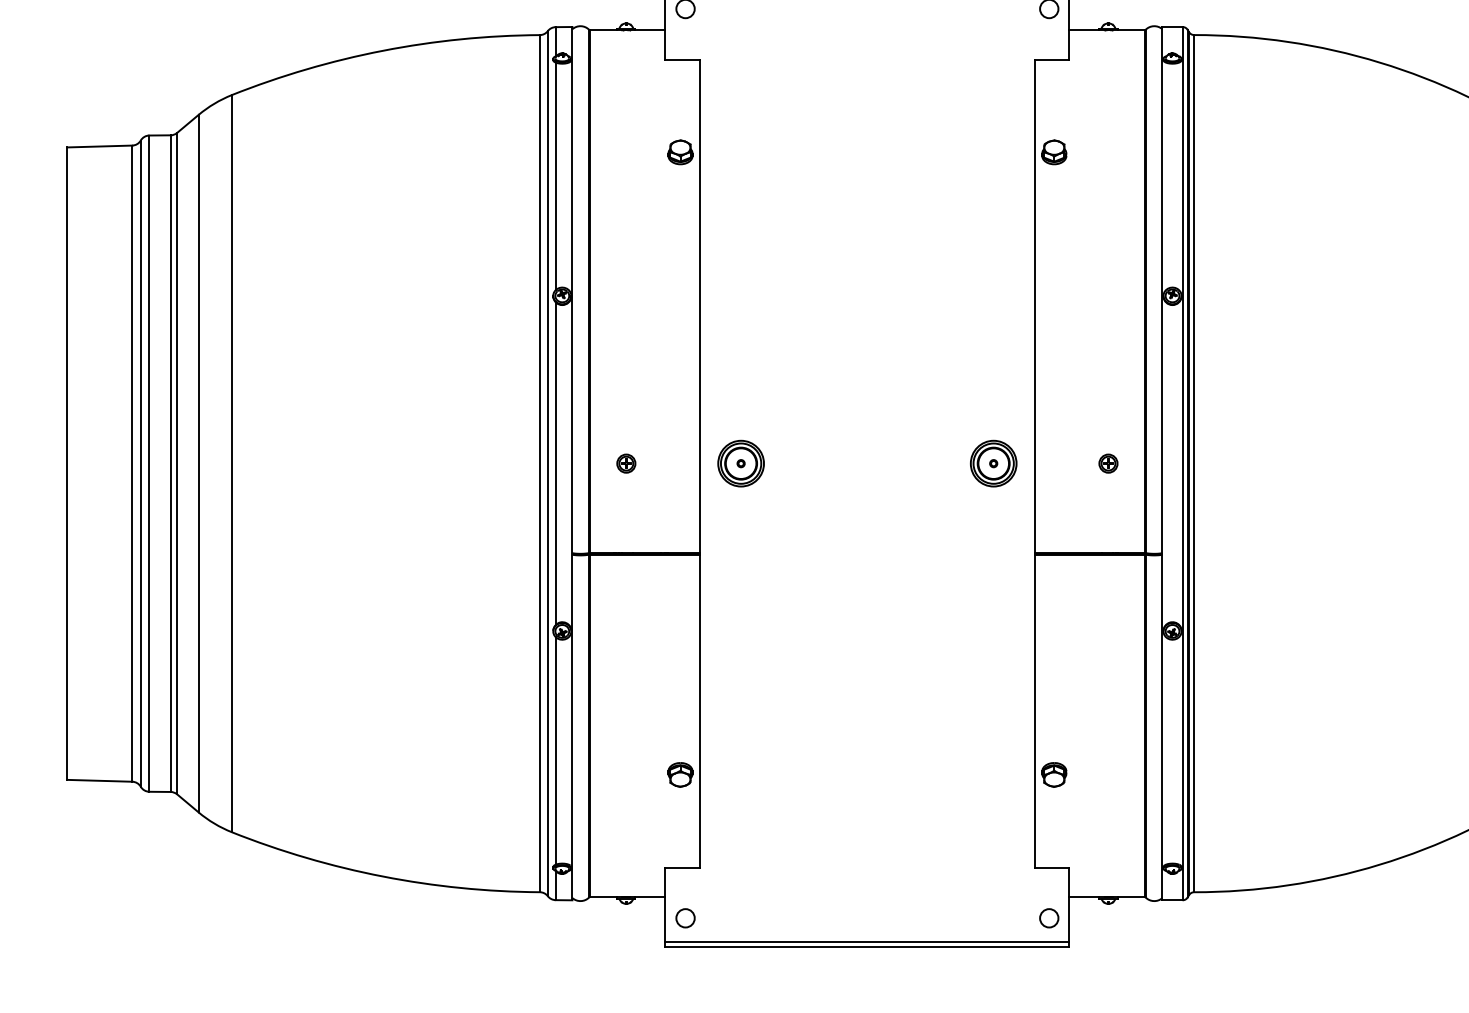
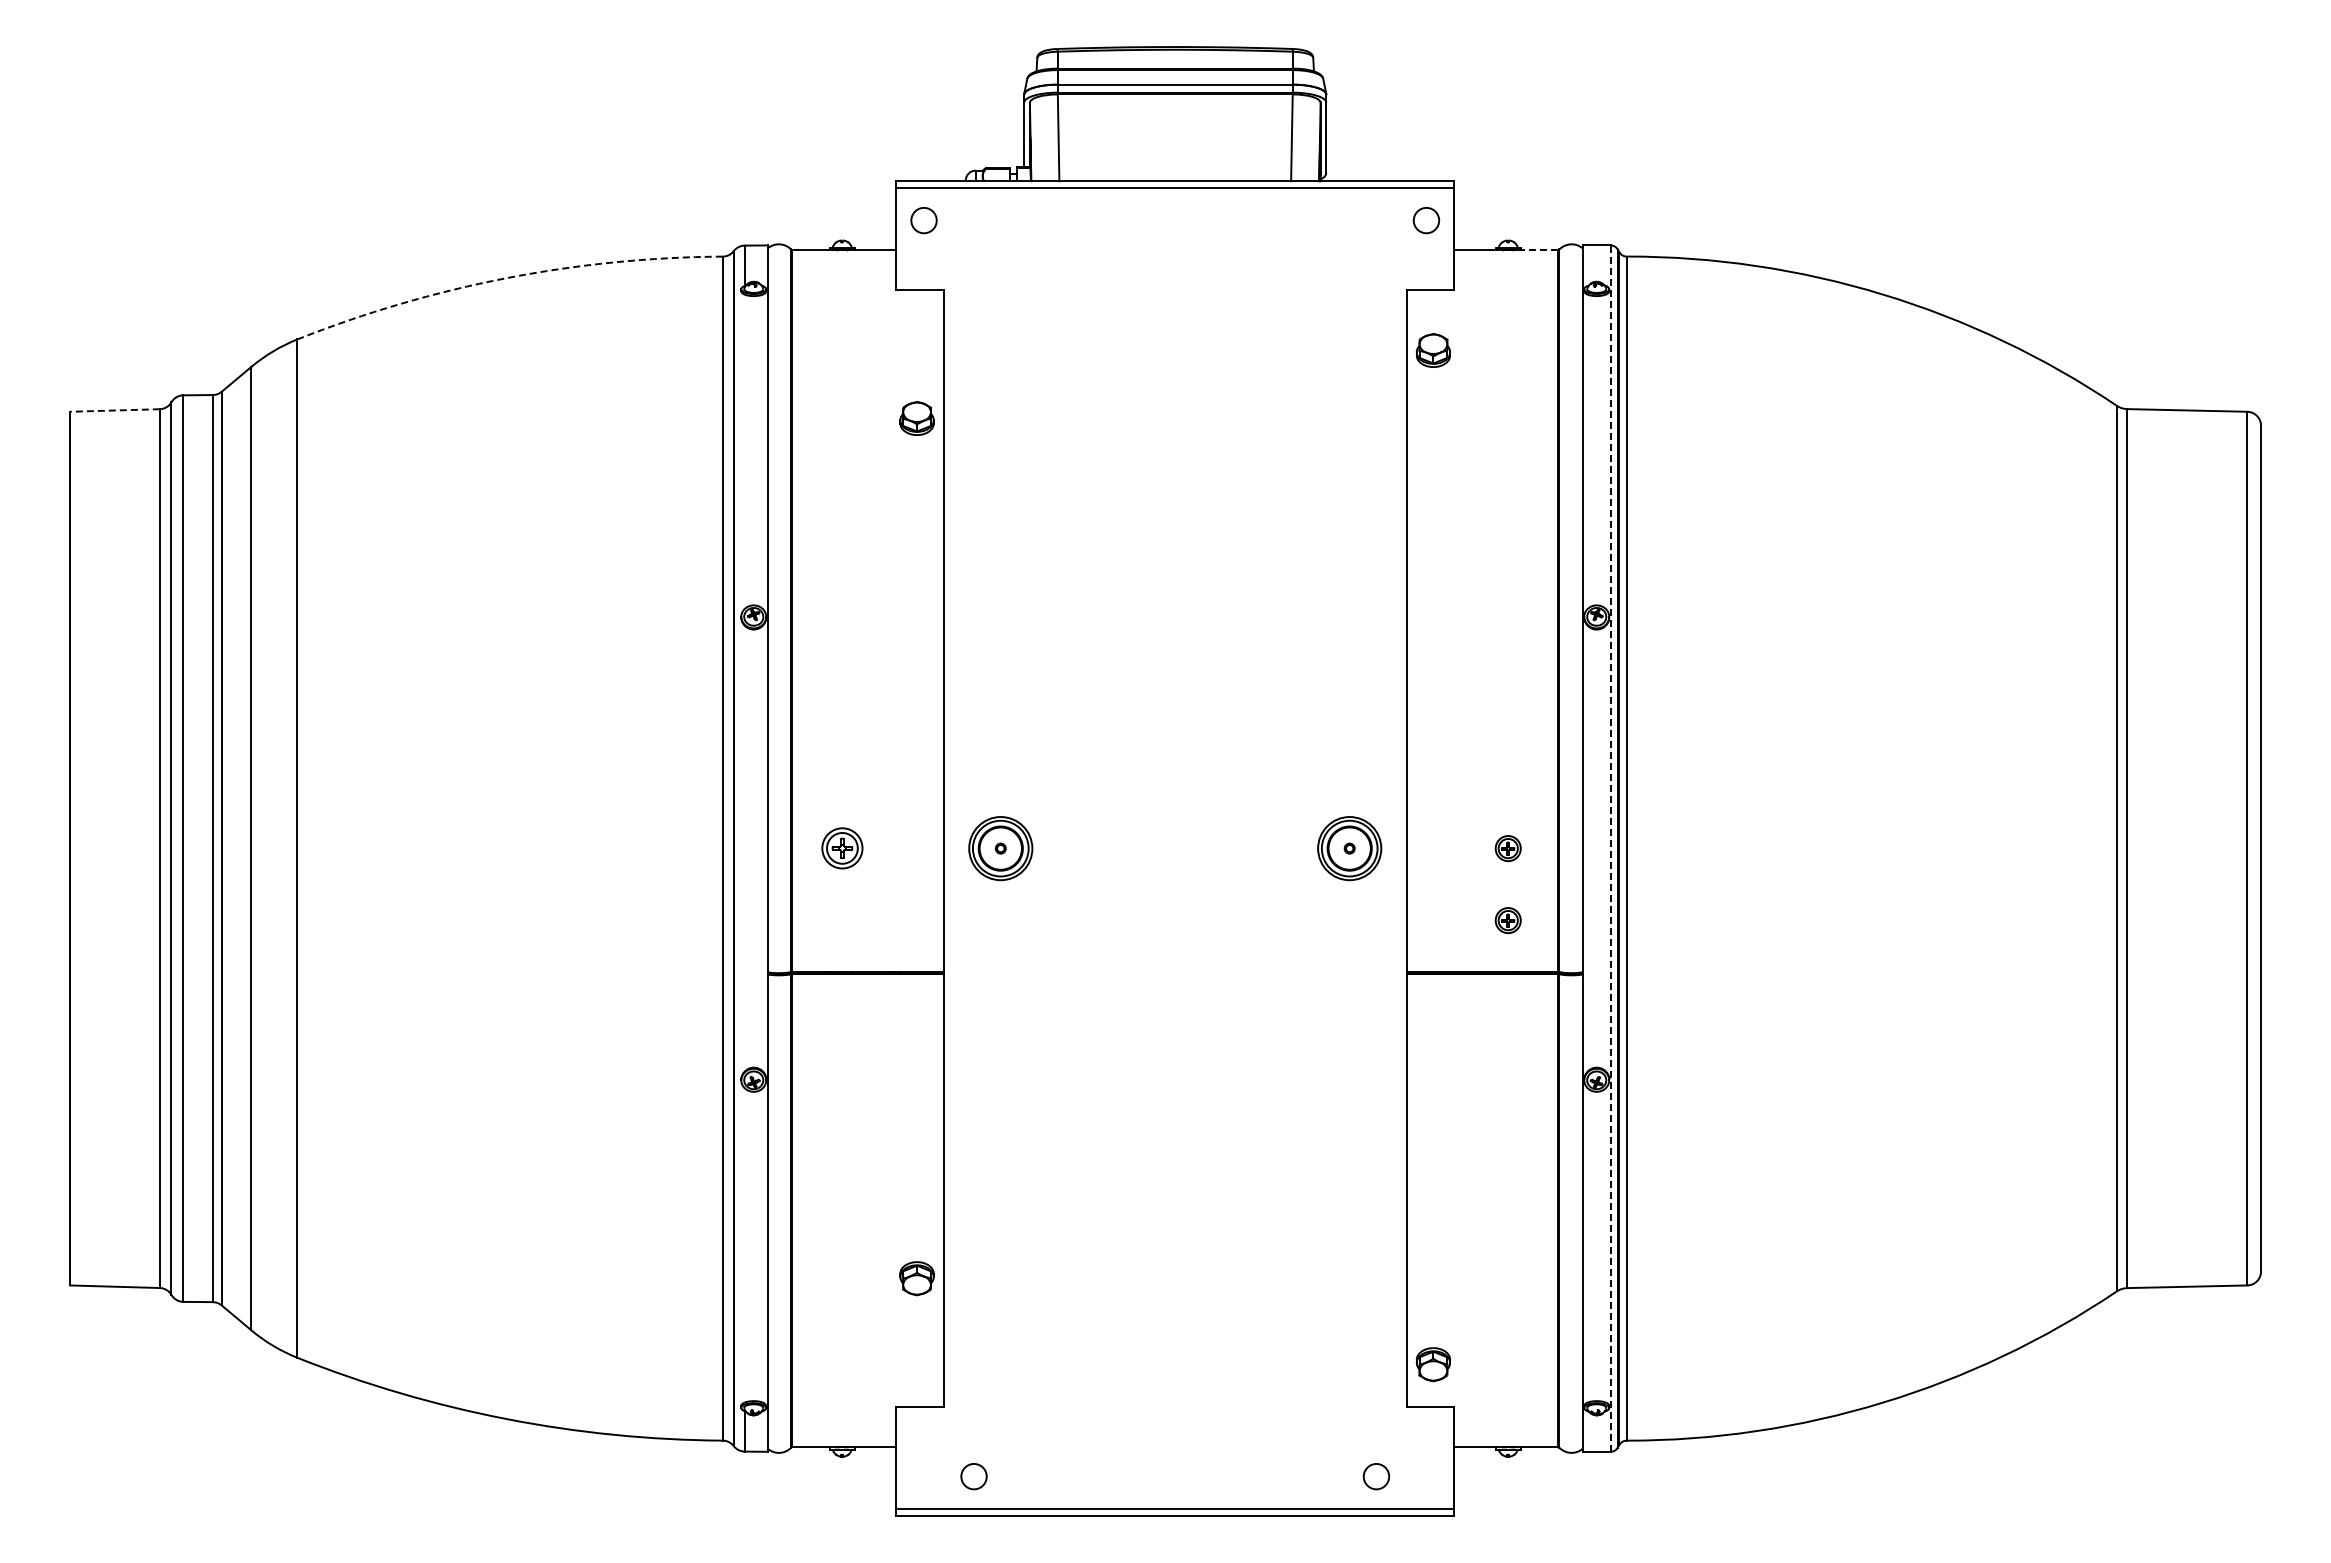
line: (1131, 29) -> (1539, 249), solid -> dashed
arc: (383, 50) -> (506, 278), solid -> dashed
line: (99, 146) -> (114, 410), solid -> dashed
part: (1053, 152) -> (1432, 350), moved
line: (555, 176) -> (744, 451), removed
line: (555, 463) -> (744, 848), removed
part: (625, 463) -> (841, 848), size x1.6
line: (1182, 463) -> (1610, 848), solid -> dashed
part: (1107, 515) -> (1507, 920), added
line: (555, 750) -> (744, 1245), removed
part: (1053, 774) -> (1432, 1364), moved
circle: (685, 918) -> (973, 1476), moved
circle: (1049, 918) -> (1376, 1476), moved

